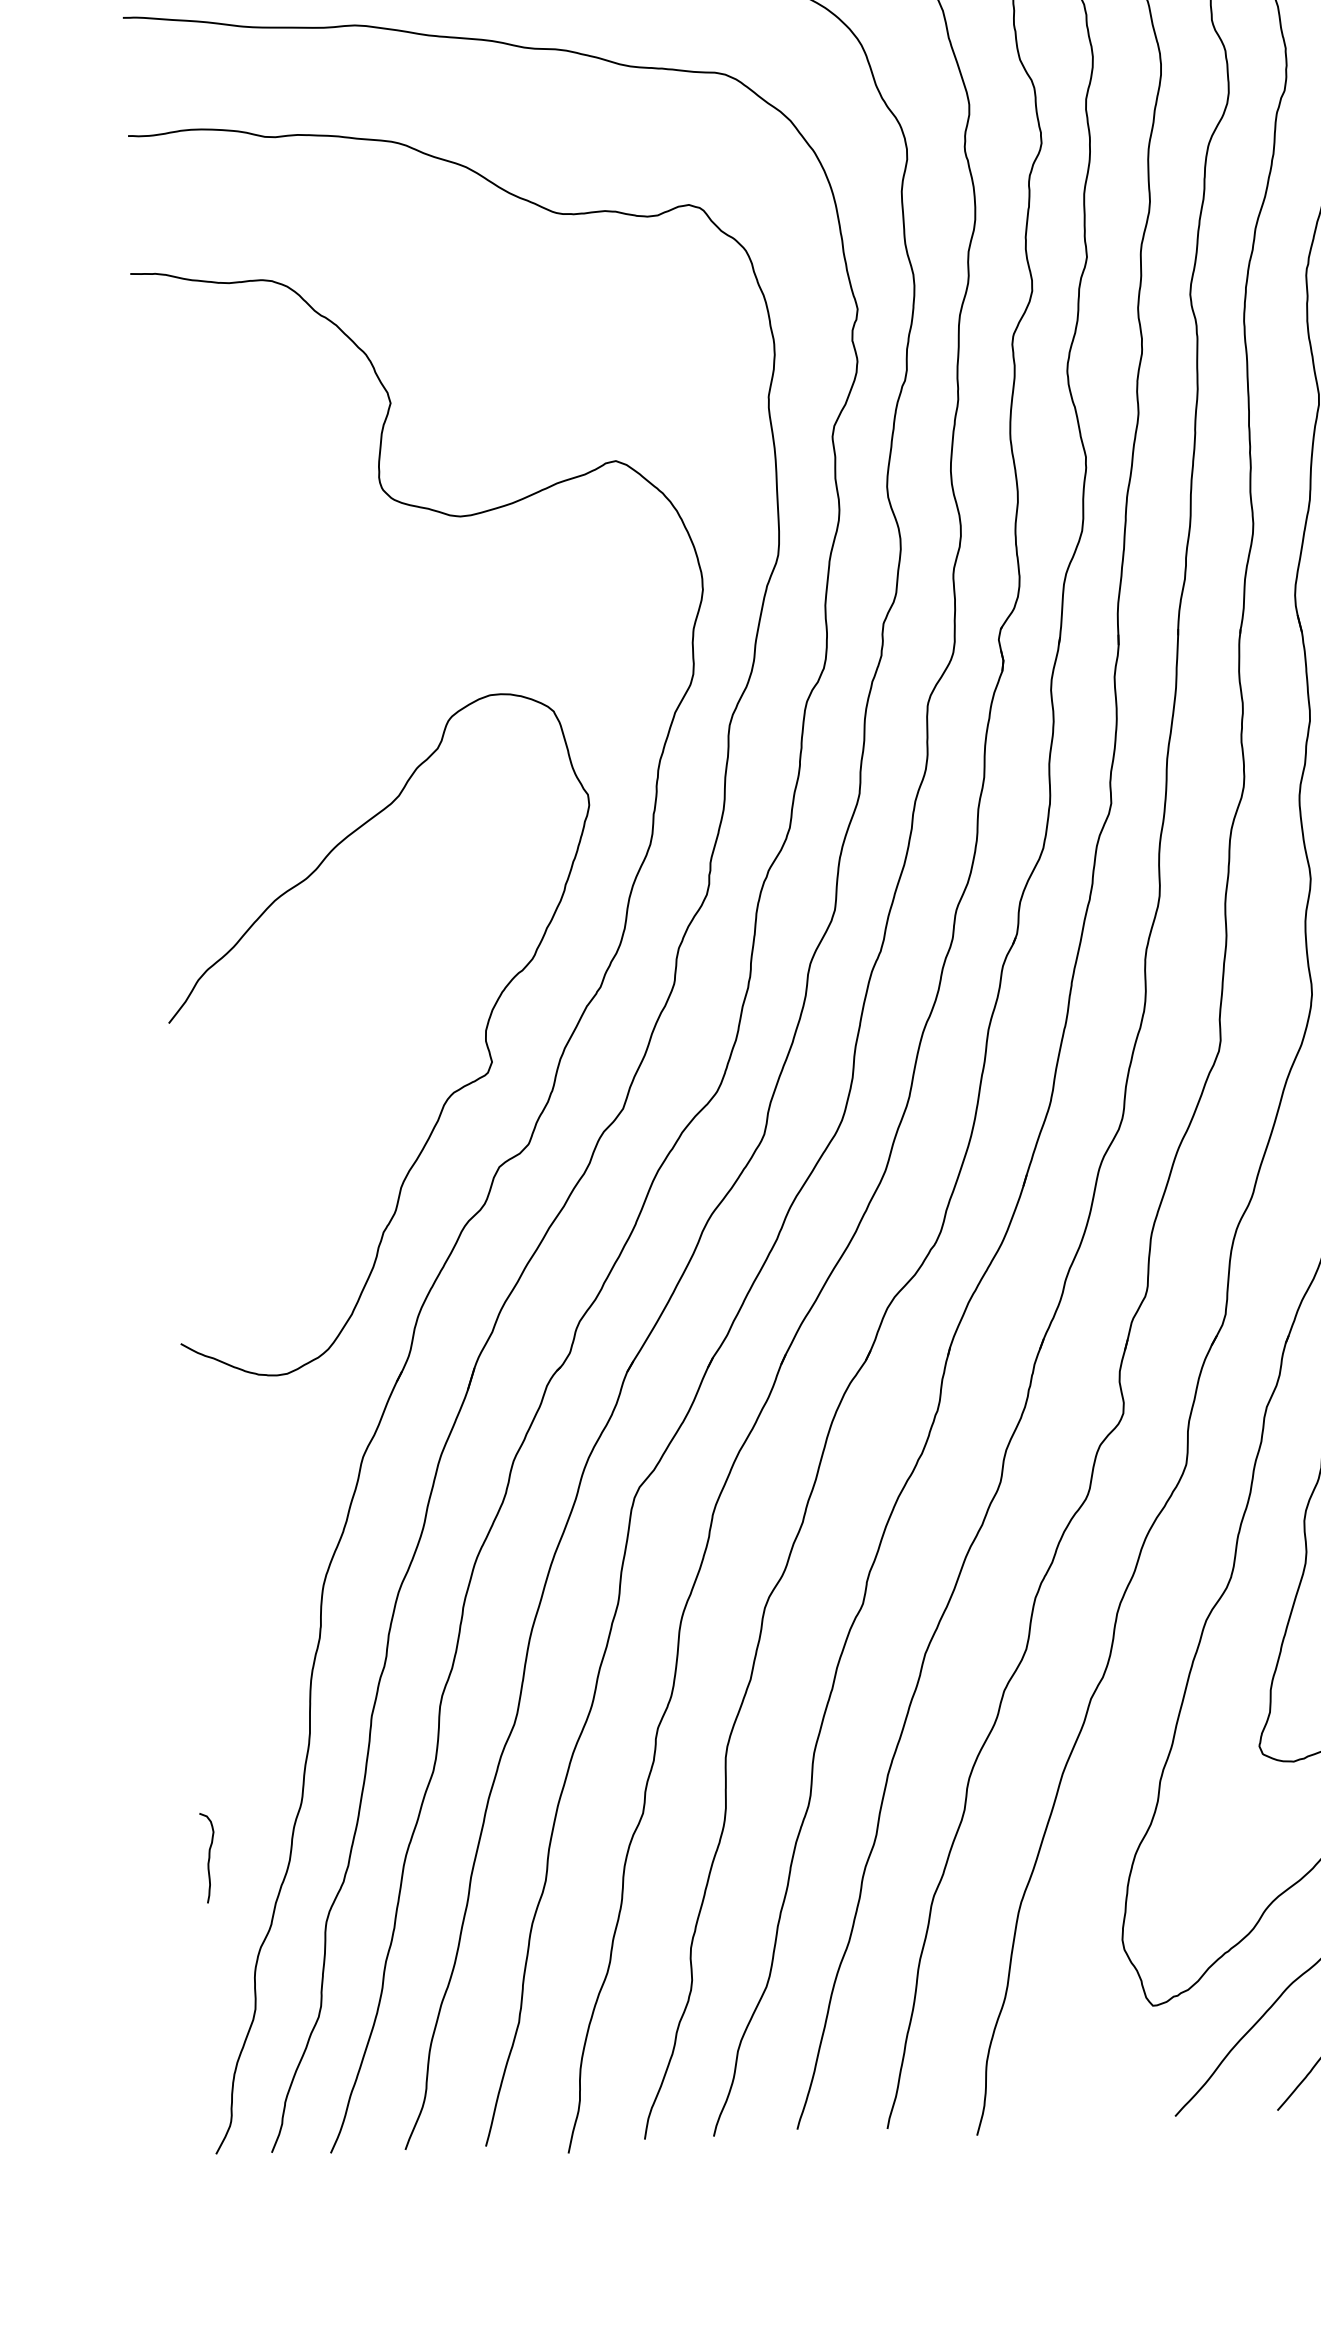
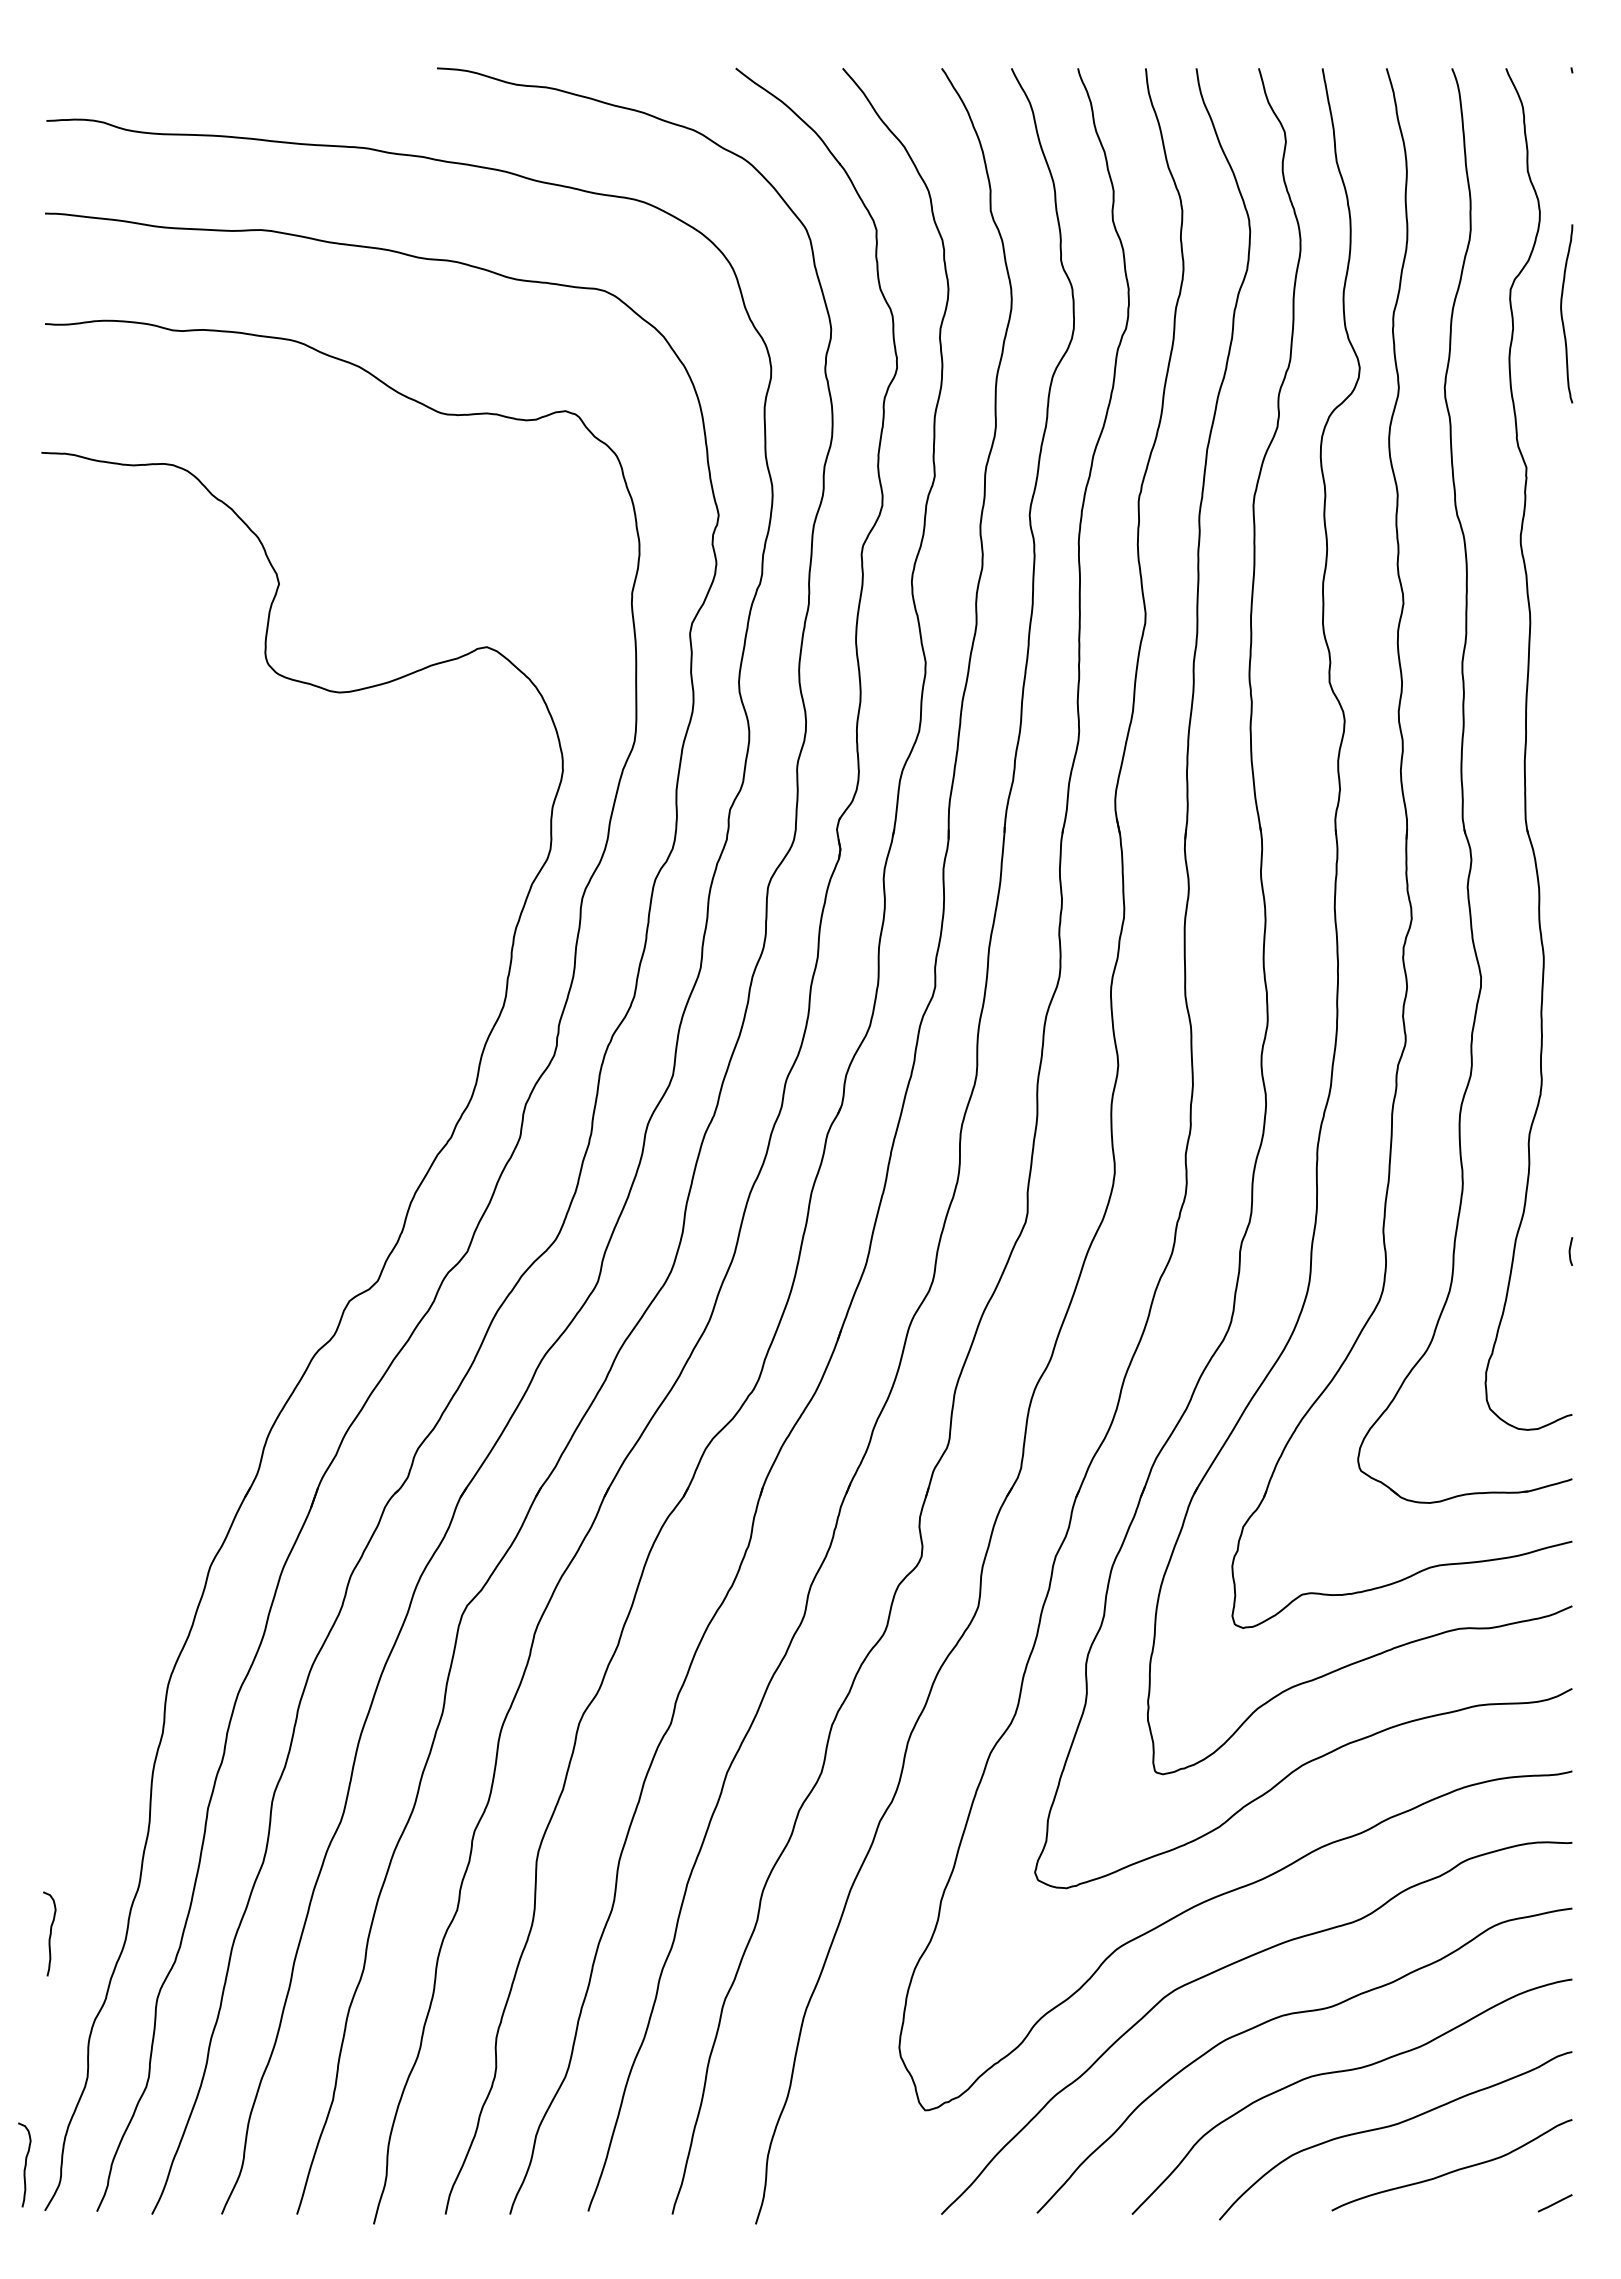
curve: (449, 1095) -> (305, 1232), removed
curve: (192, 2105) -> (24, 2164), added

